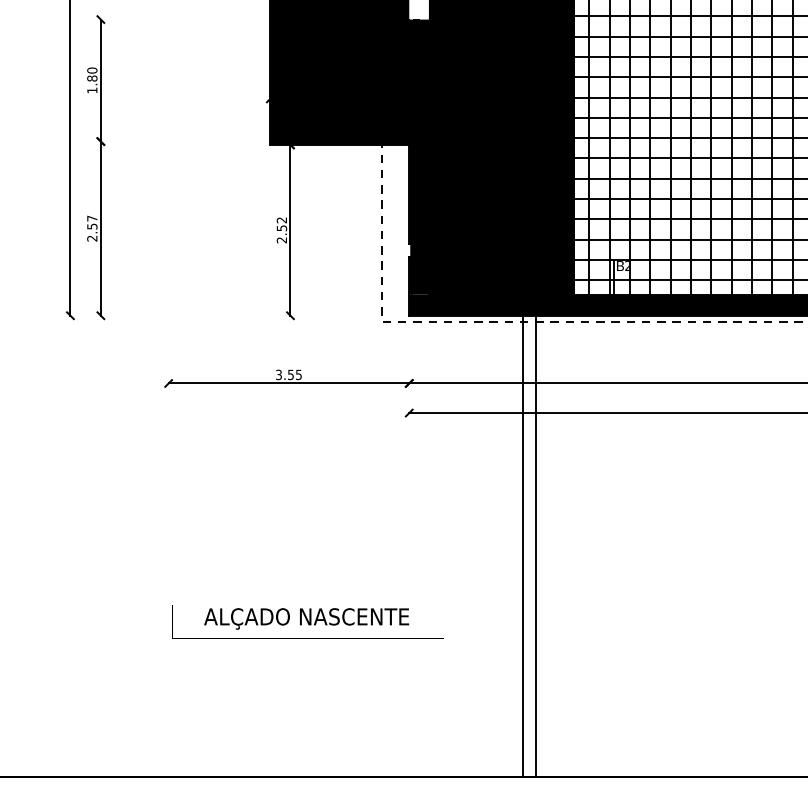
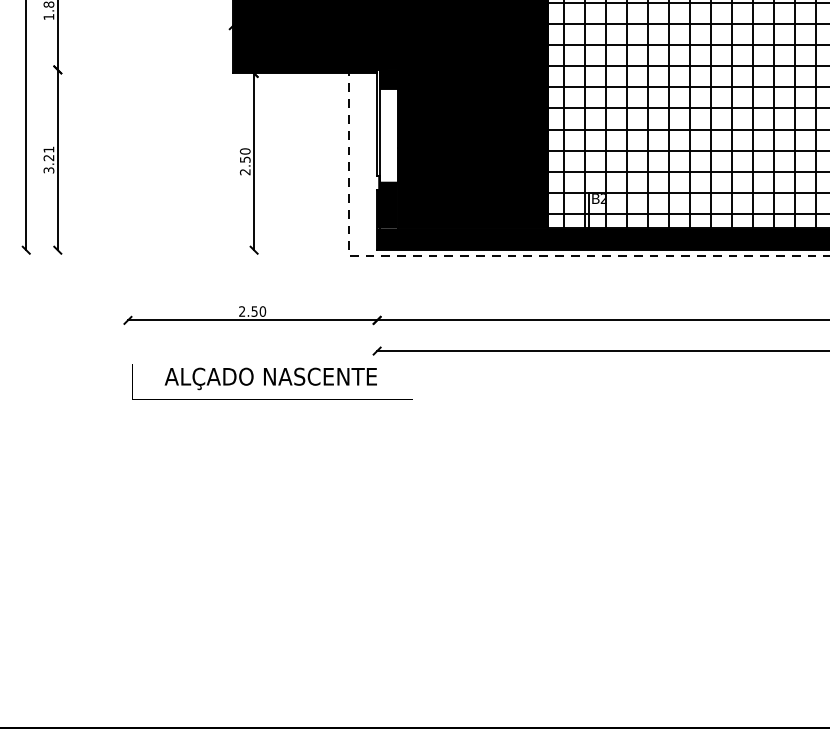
fill: (418, 195) -> (386, 125), removed
text: (281, 220) -> (244, 151), 2.52 -> 2.50
text: (92, 228) -> (49, 159), 2.57 -> 3.21
text: (289, 374) -> (253, 311), 3.55 -> 2.50
line: (522, 547) -> (494, 490), removed
line: (536, 547) -> (508, 490), removed
text: (307, 621) -> (271, 381), moved

